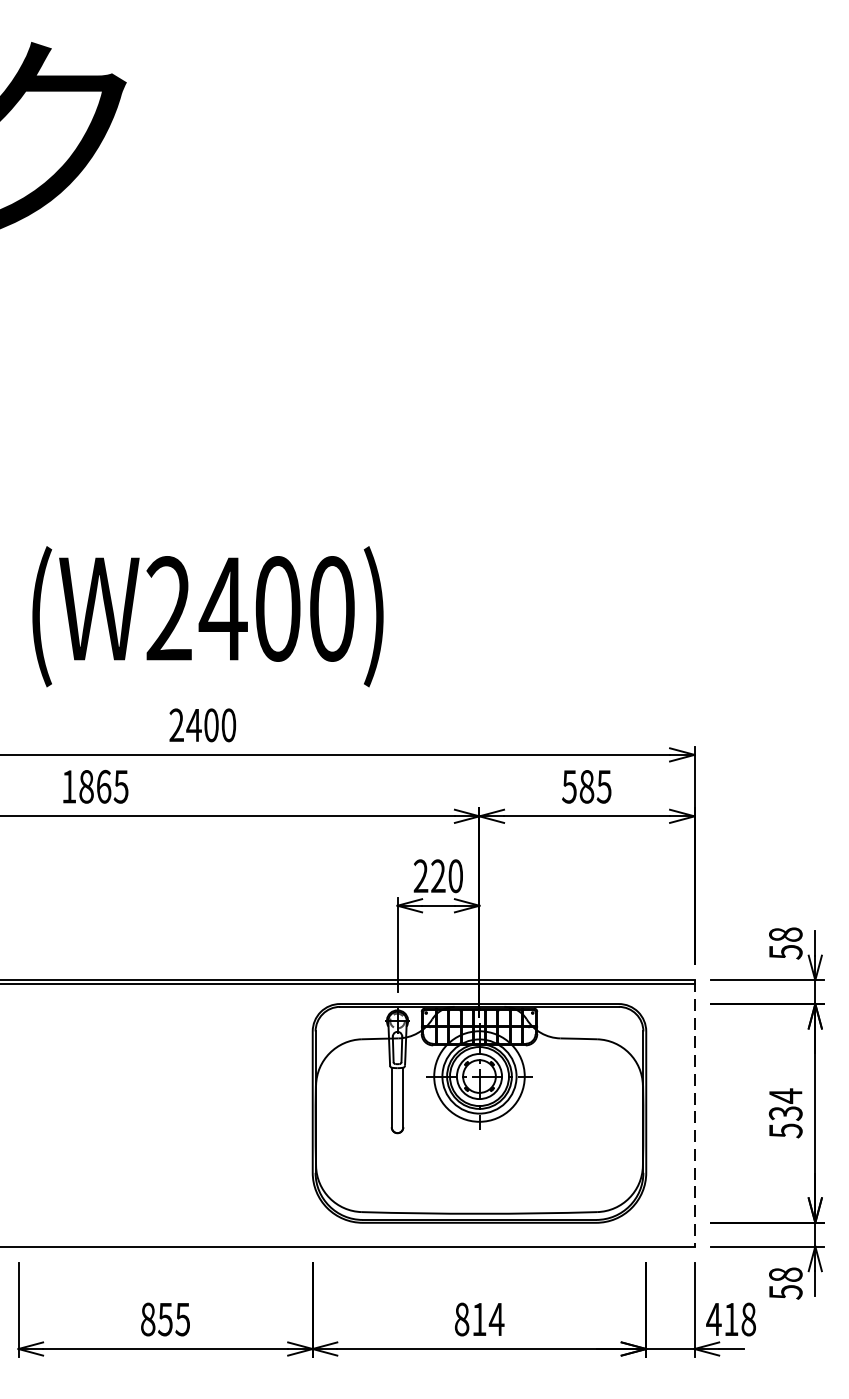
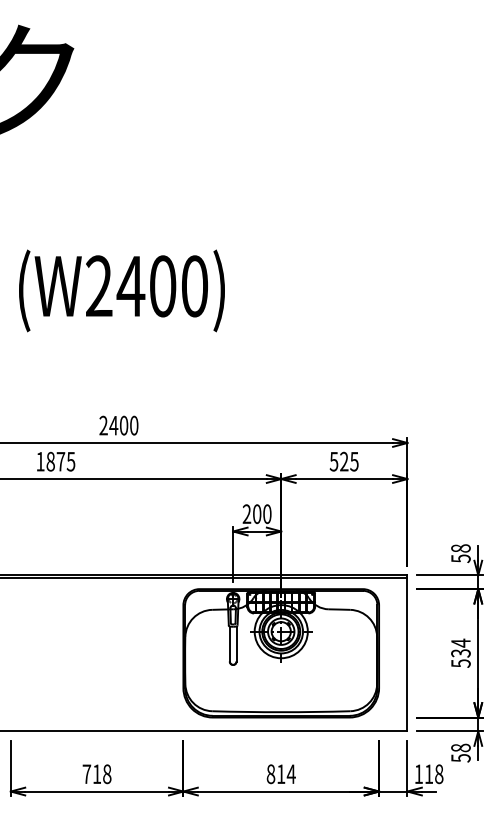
text: (207, 615) -> (121, 290), moved
text: (103, 786) -> (60, 461), 1865 -> 1875
text: (587, 786) -> (344, 461), 585 -> 525
text: (438, 876) -> (257, 514), 220 -> 200
line: (694, 1113) -> (407, 653), dashed -> solid
text: (713, 1318) -> (418, 773), 418 -> 118
text: (164, 1319) -> (96, 774), 855 -> 718

